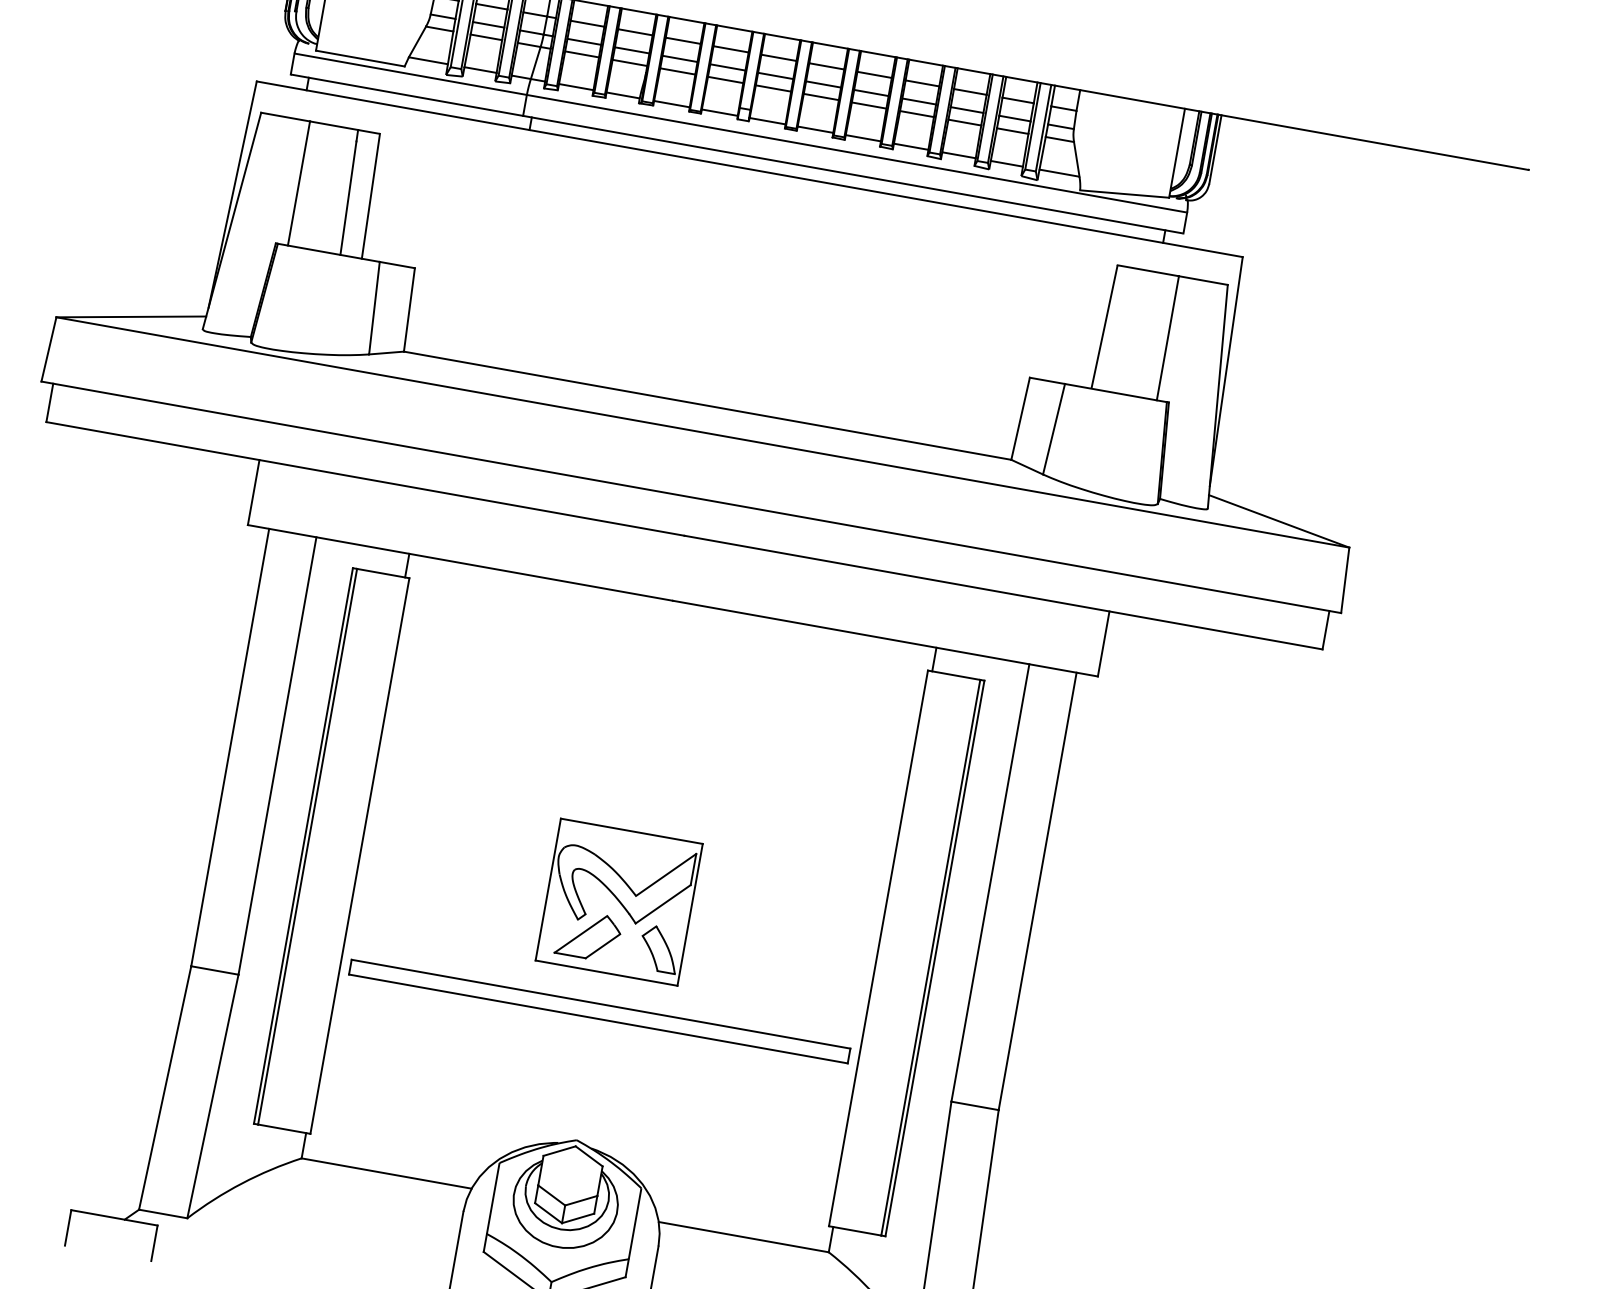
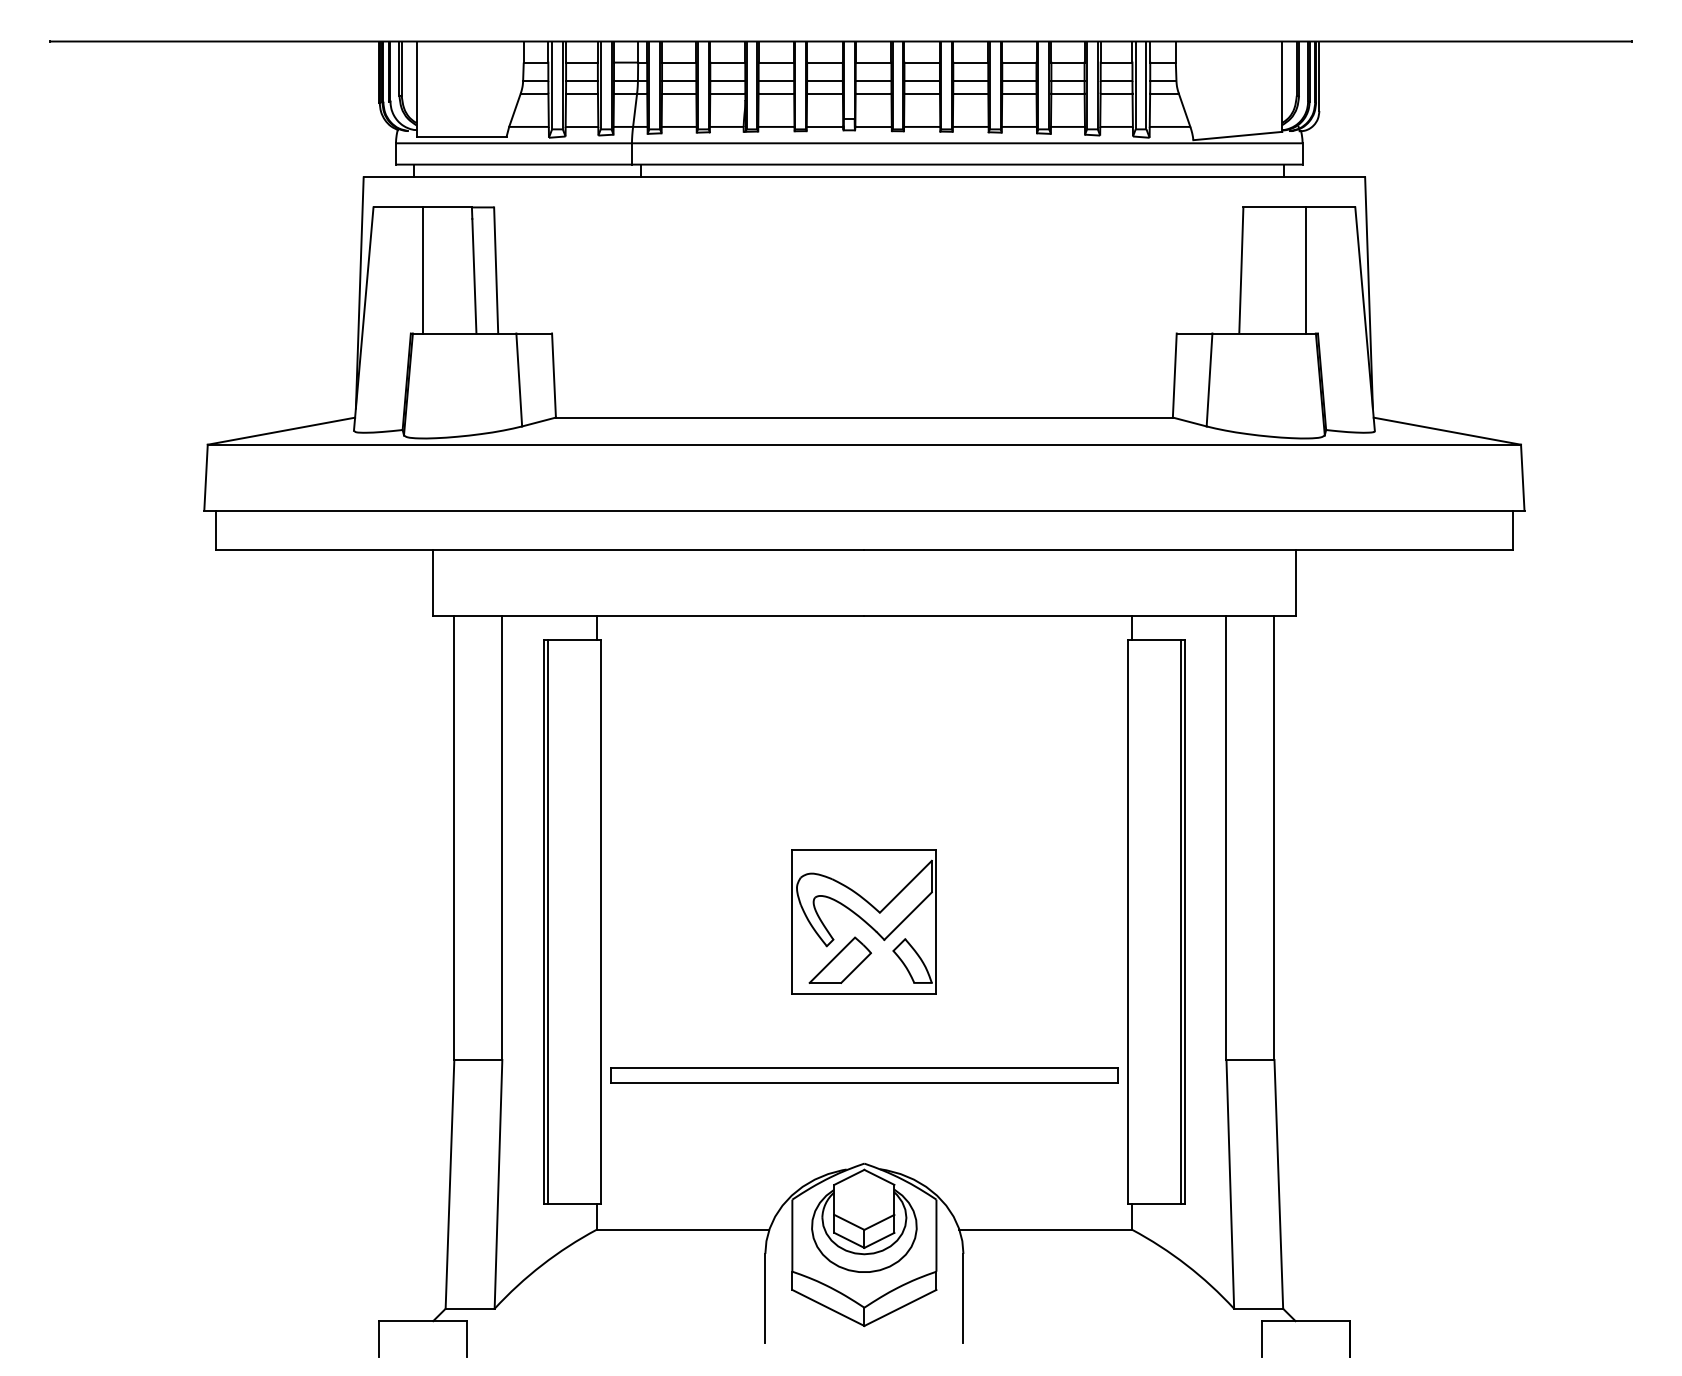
part: (599, 1011) -> (864, 1075), moved

